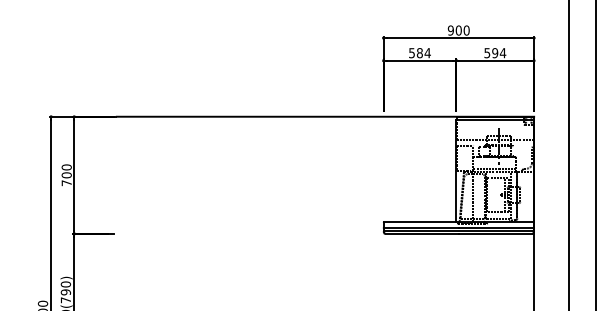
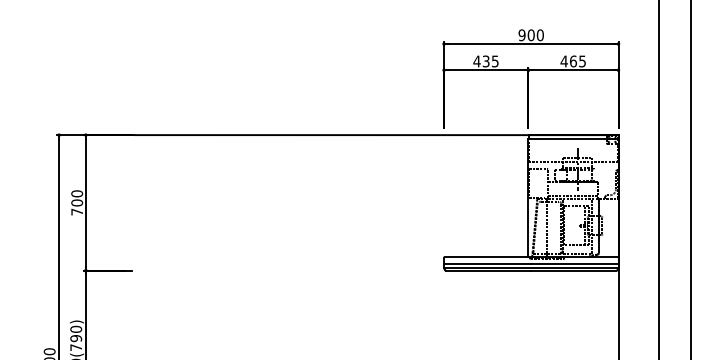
text: (419, 53) -> (485, 61), 584 -> 435
text: (495, 53) -> (573, 61), 594 -> 465

